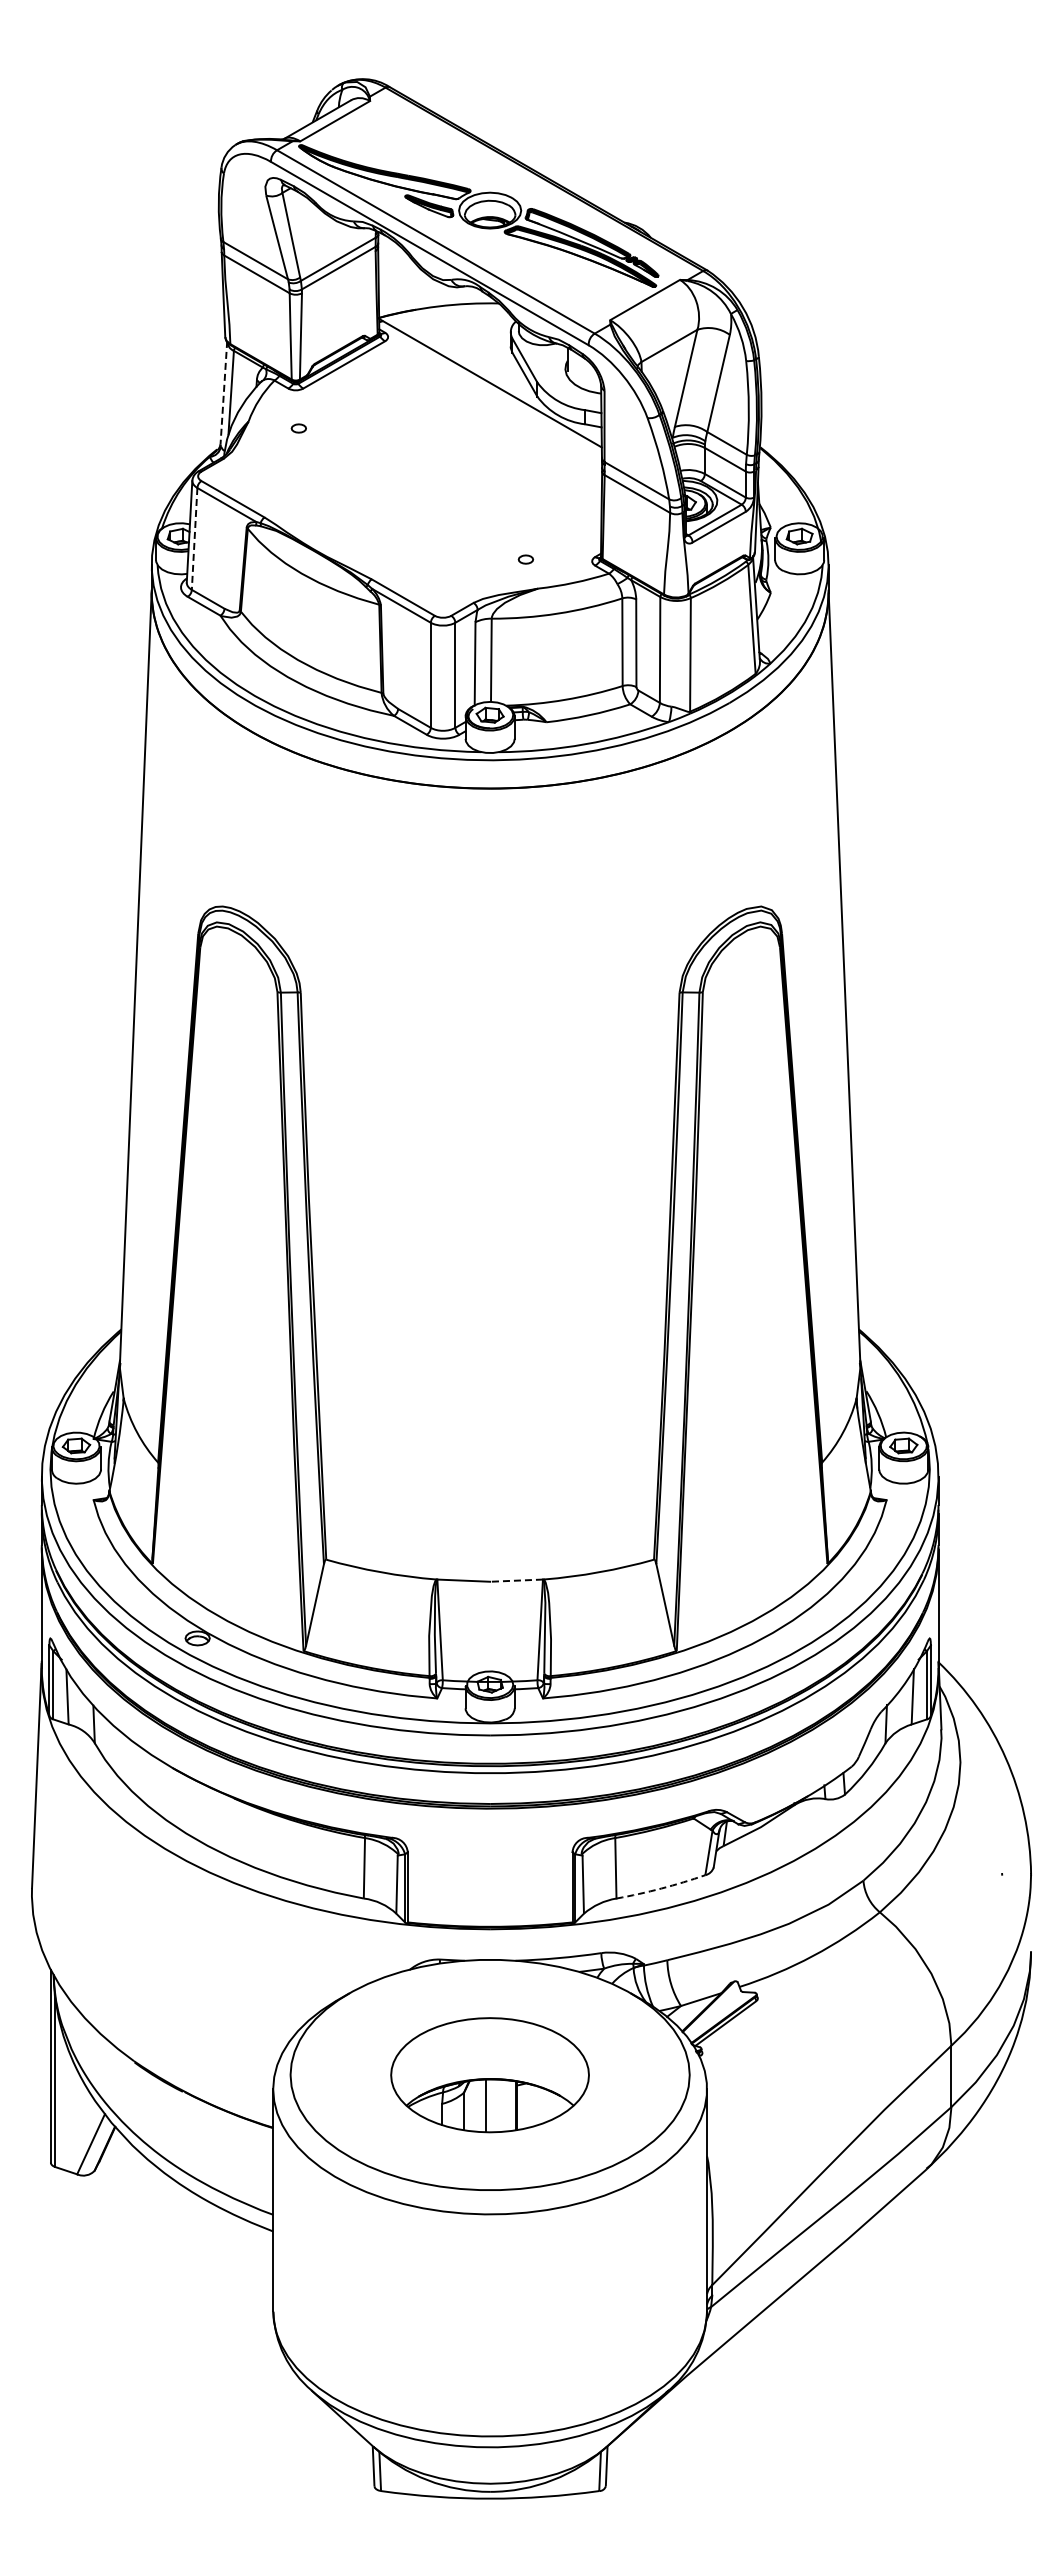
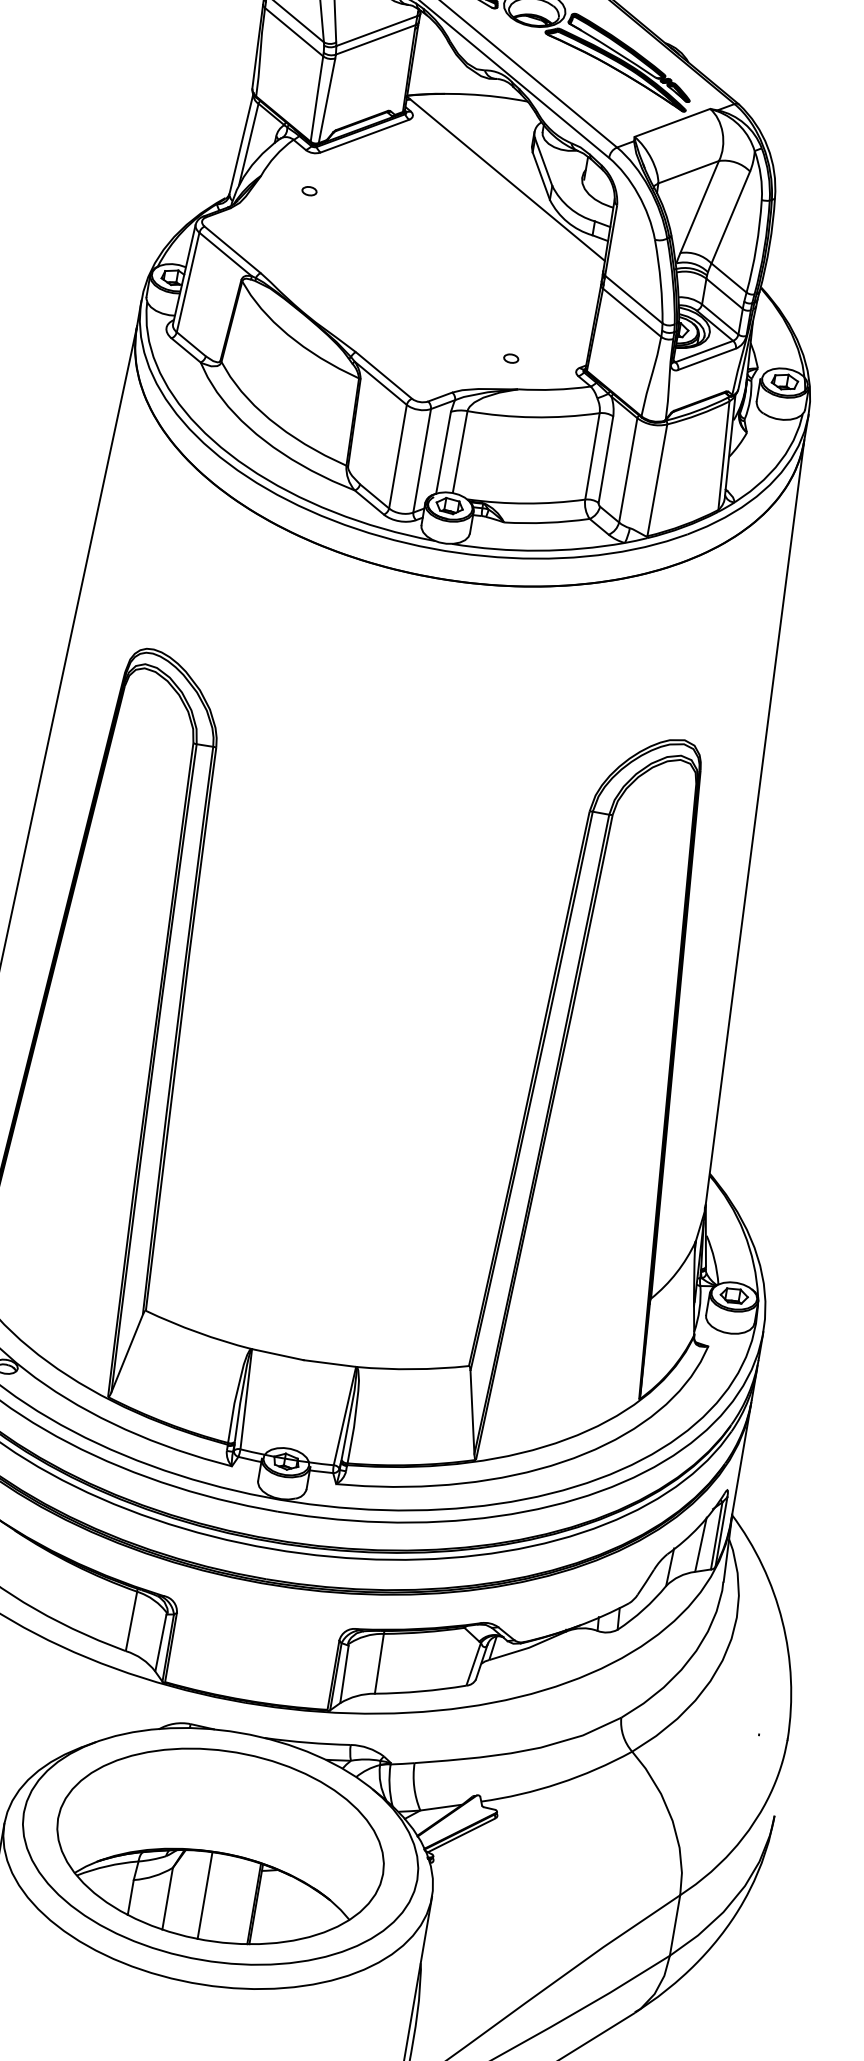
line: (223, 392) -> (241, 142), dashed -> solid
line: (194, 539) -> (187, 283), dashed -> solid
line: (516, 1580) -> (329, 1363), dashed -> solid
arc: (661, 1888) -> (420, 1691), dashed -> solid
part: (489, 2075) -> (219, 1846), size x1.67

